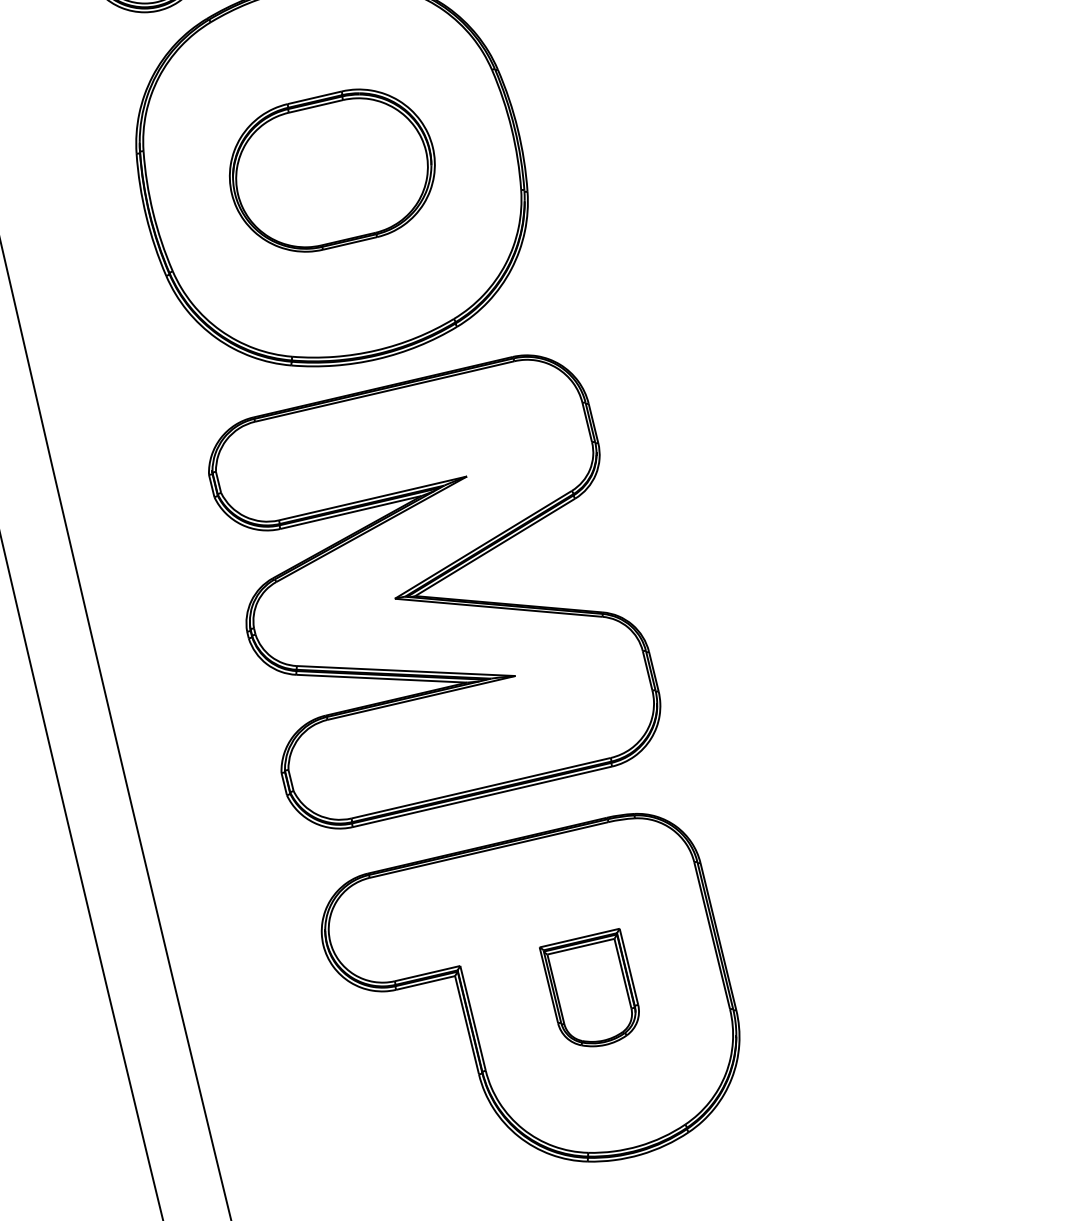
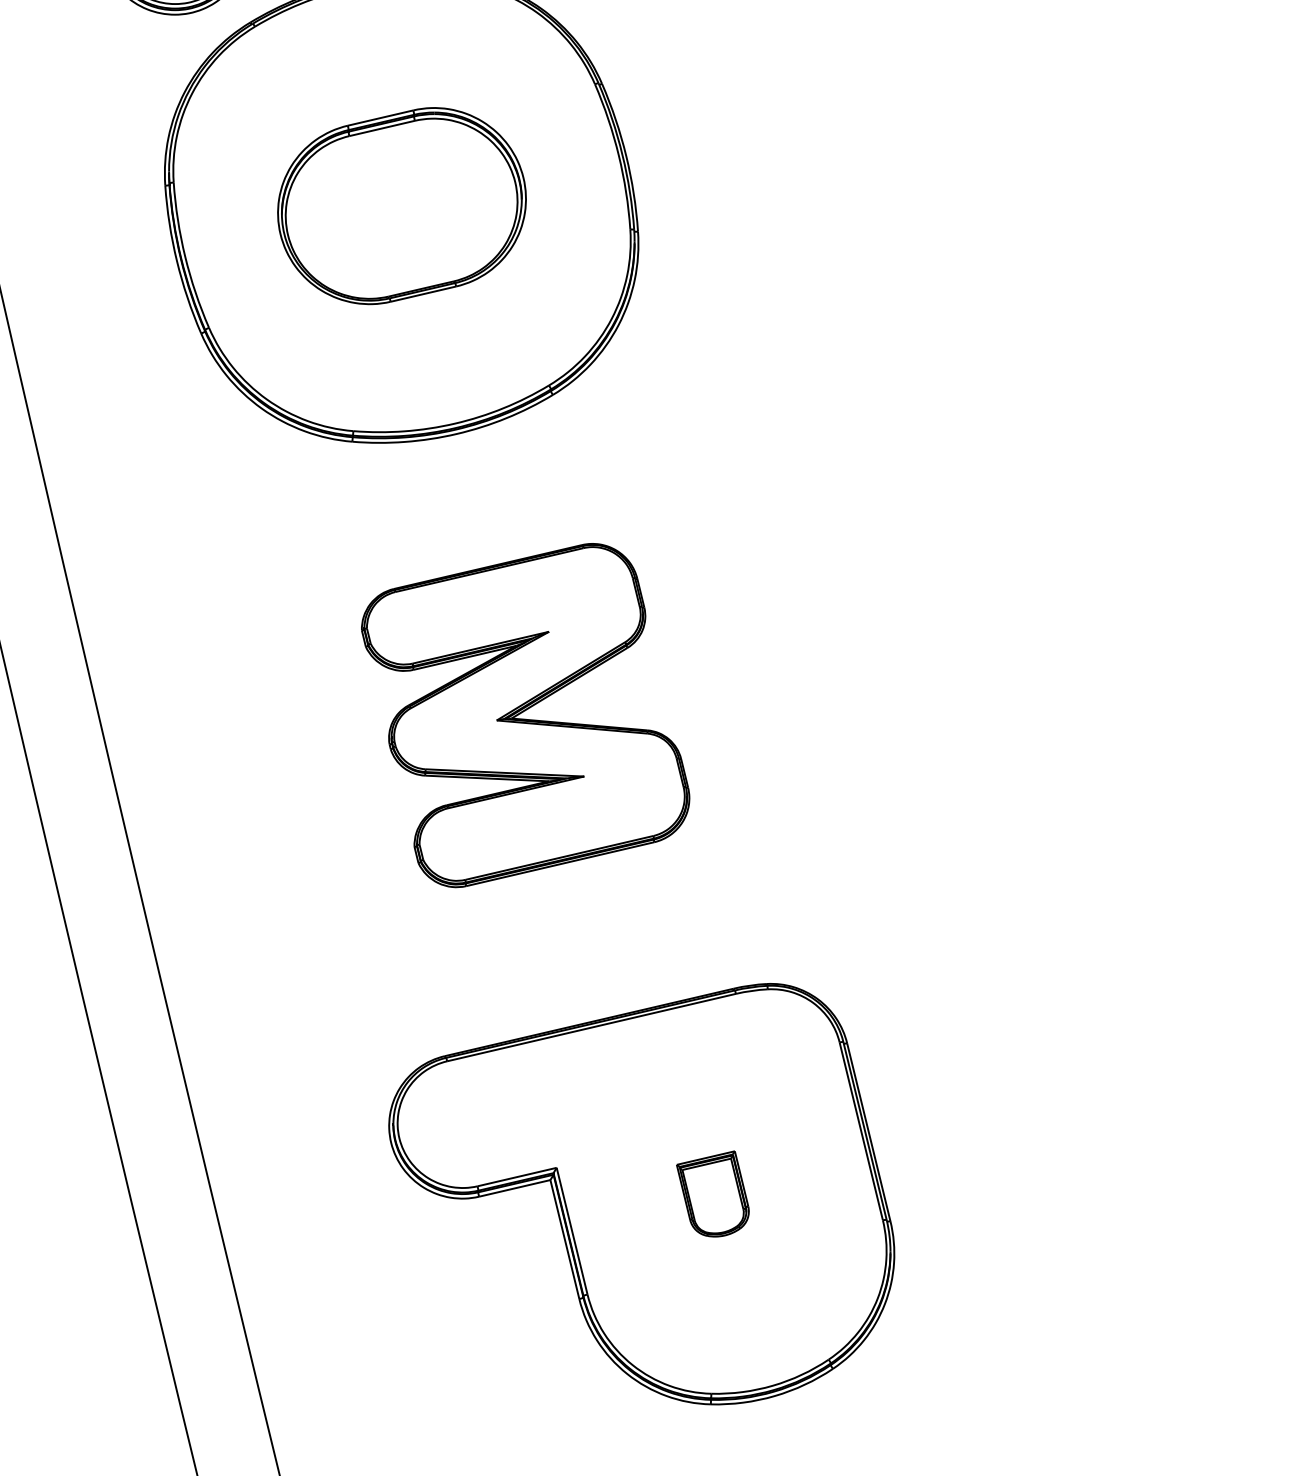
part: (434, 591) -> (525, 715), size x0.6
part: (589, 987) -> (712, 1193), size x0.6

